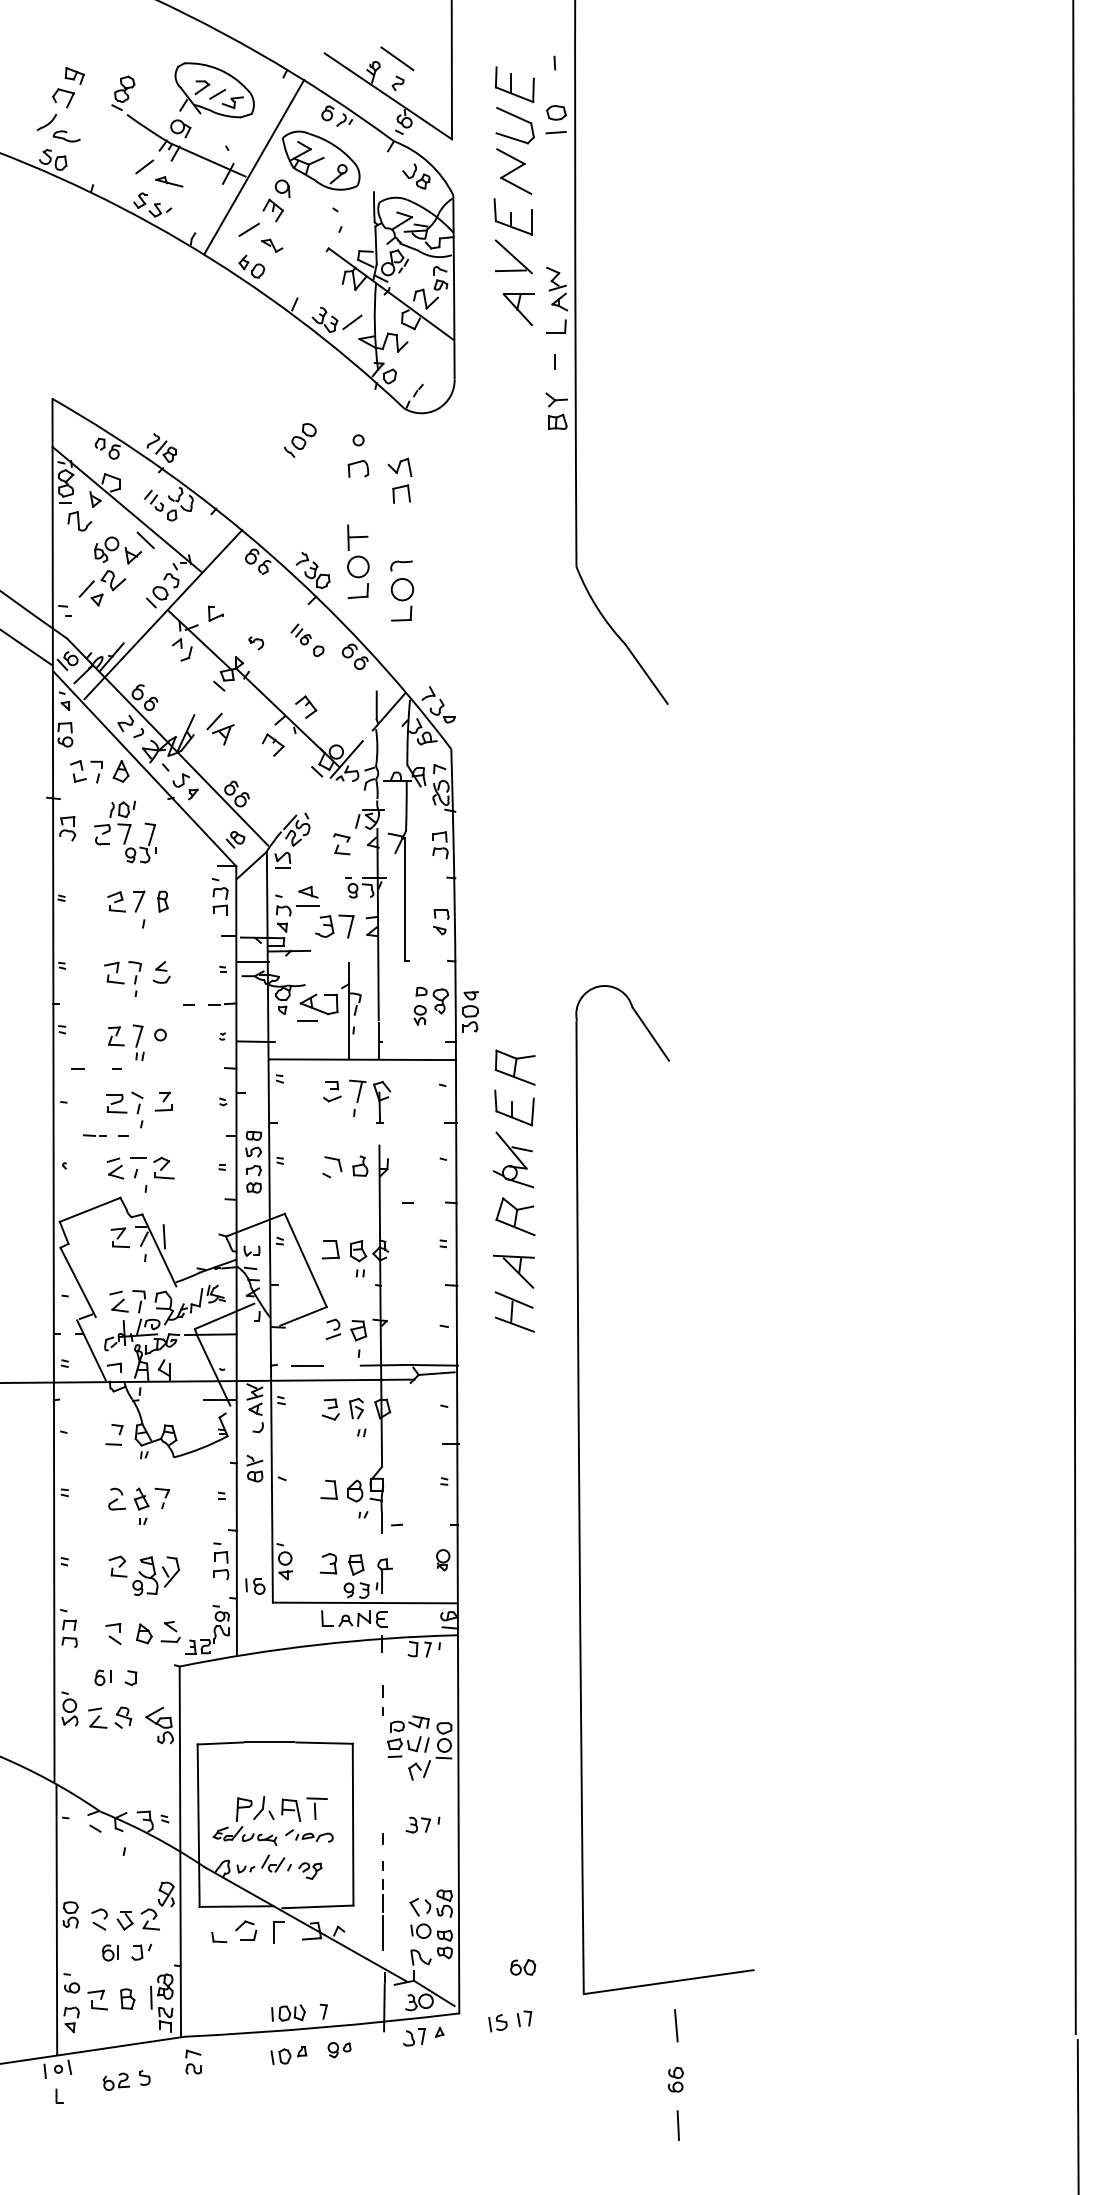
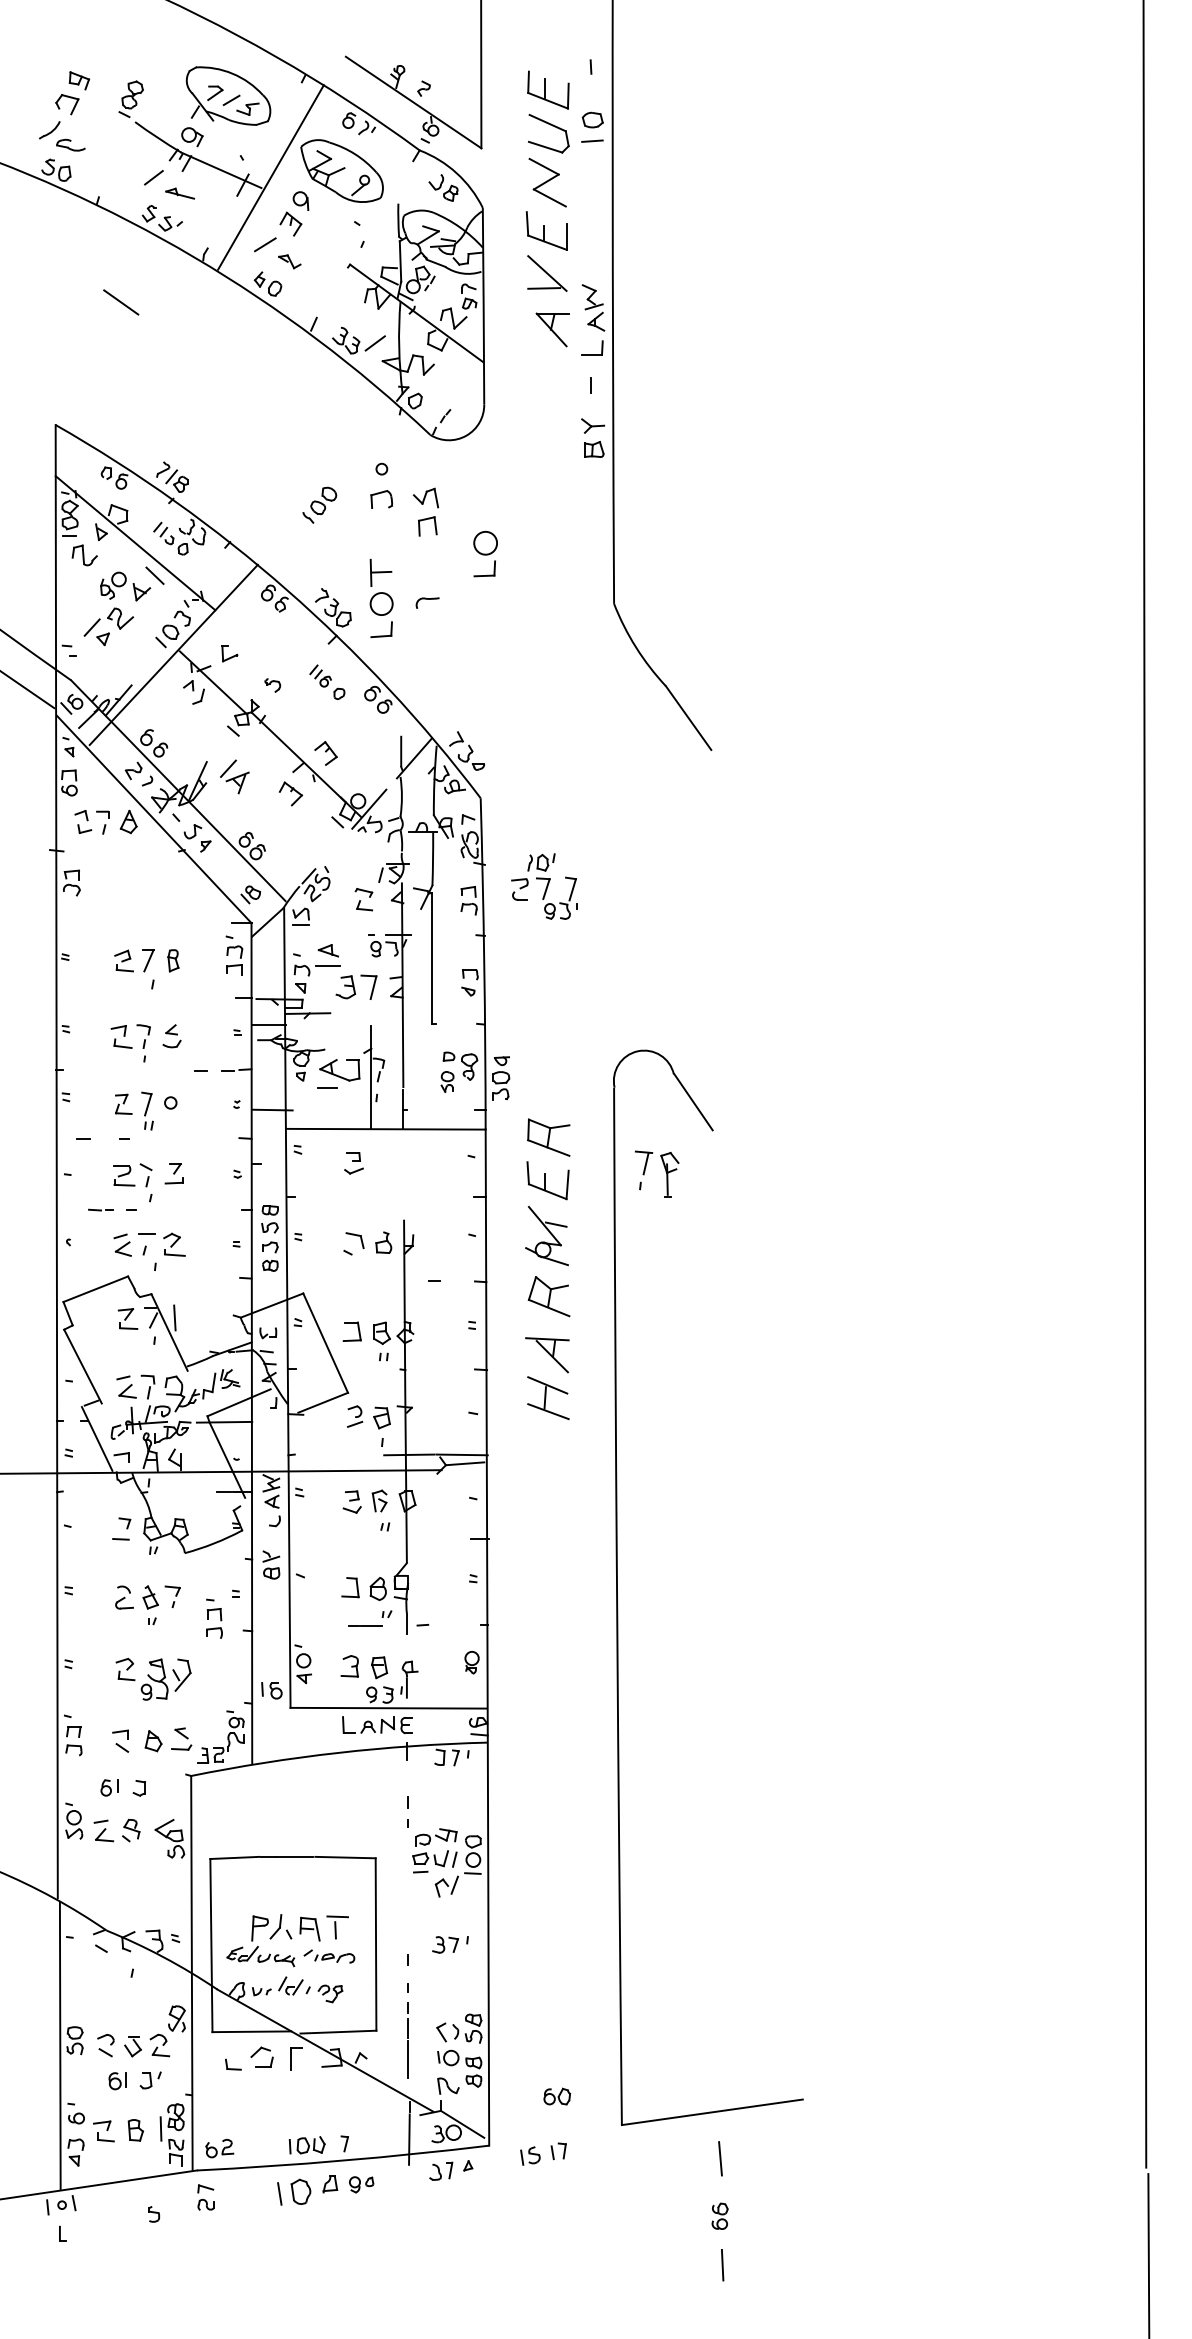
line: (397, 58) -> (121, 302), moved
part: (300, 439) -> (319, 504), moved
part: (402, 600) -> (485, 554), moved
part: (125, 831) -> (544, 886), moved
part: (377, 1100) -> (665, 1172), moved
line: (307, 1364) -> (365, 1625), moved
part: (221, 1561) -> (214, 1618), moved
part: (288, 2055) -> (307, 2190), size x1.6
part: (116, 2081) -> (219, 2148), moved

